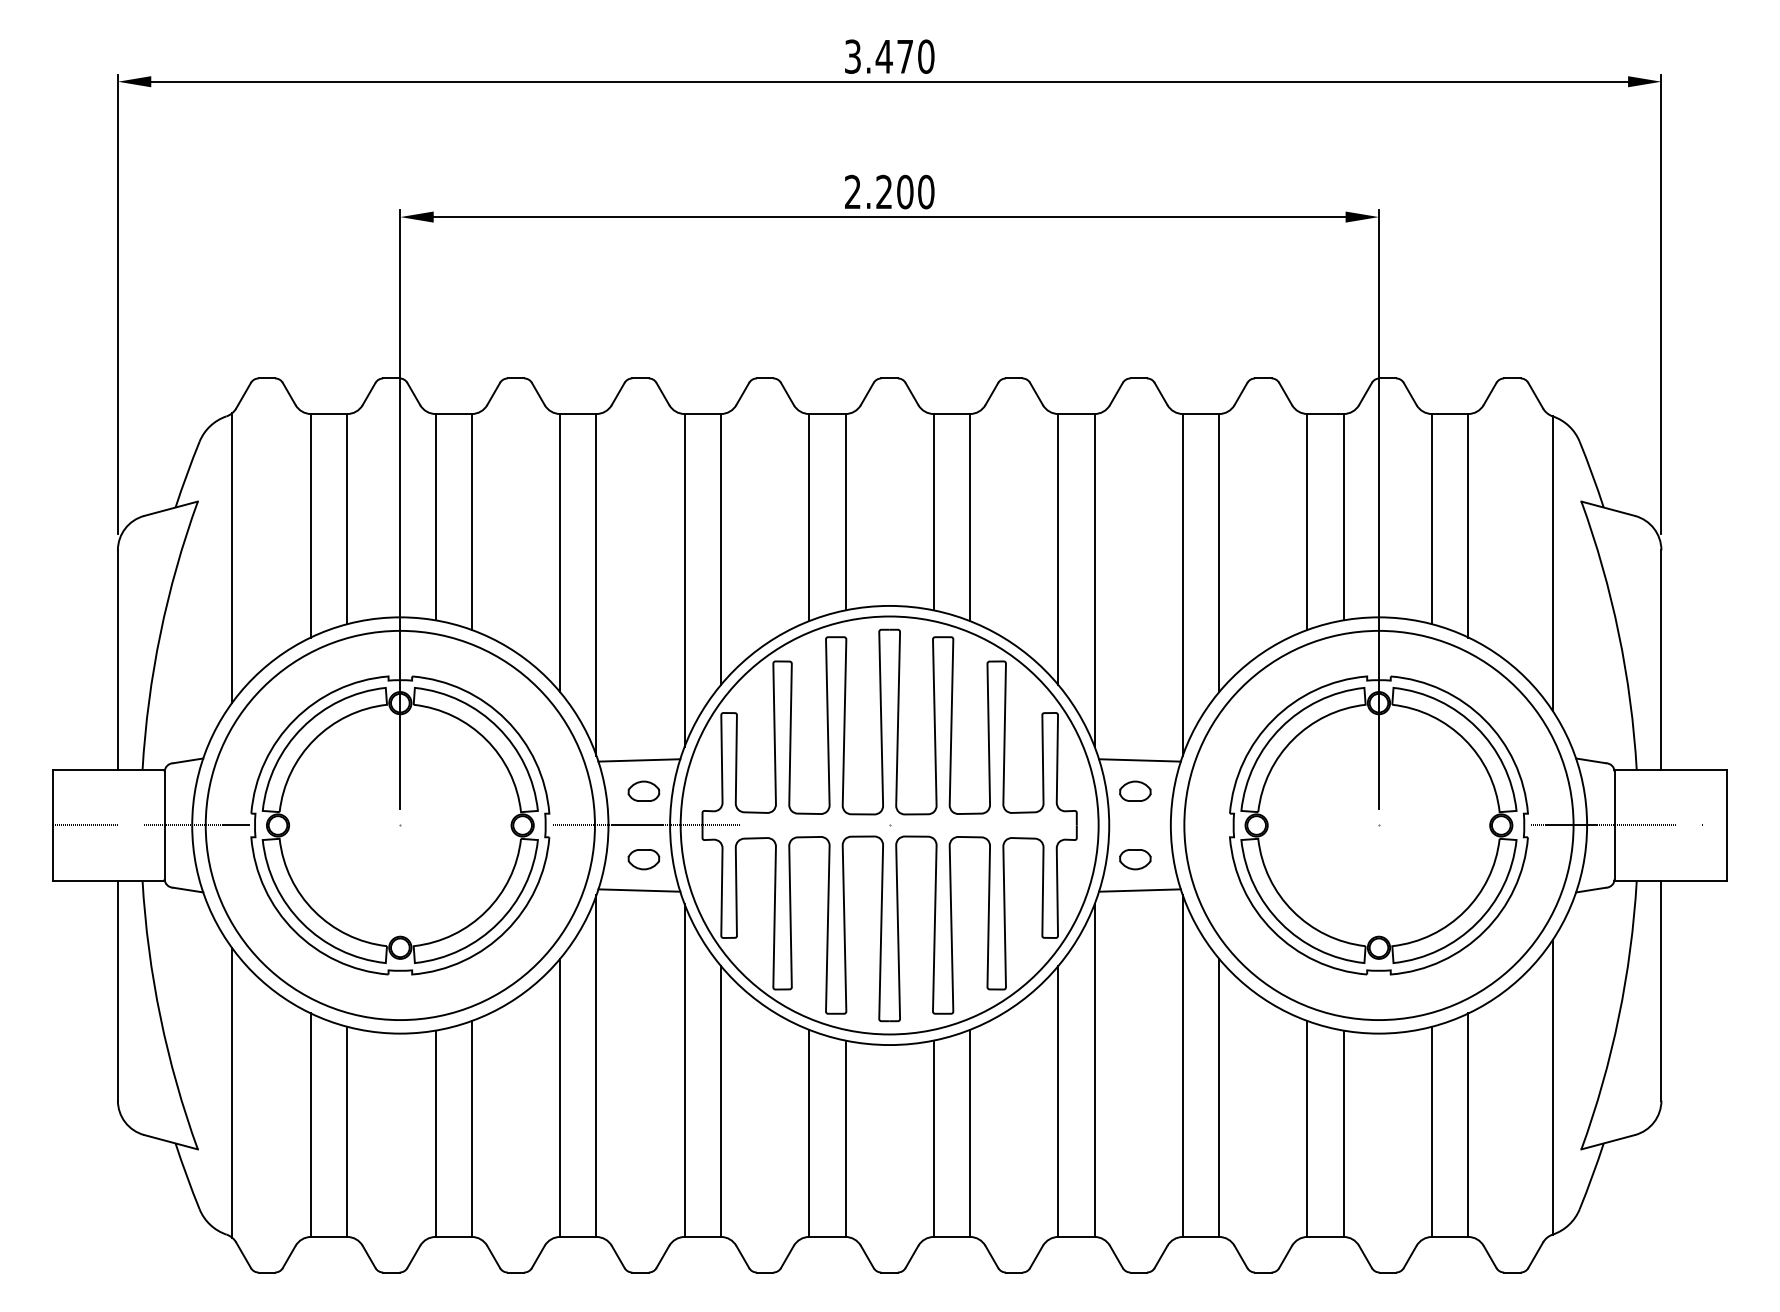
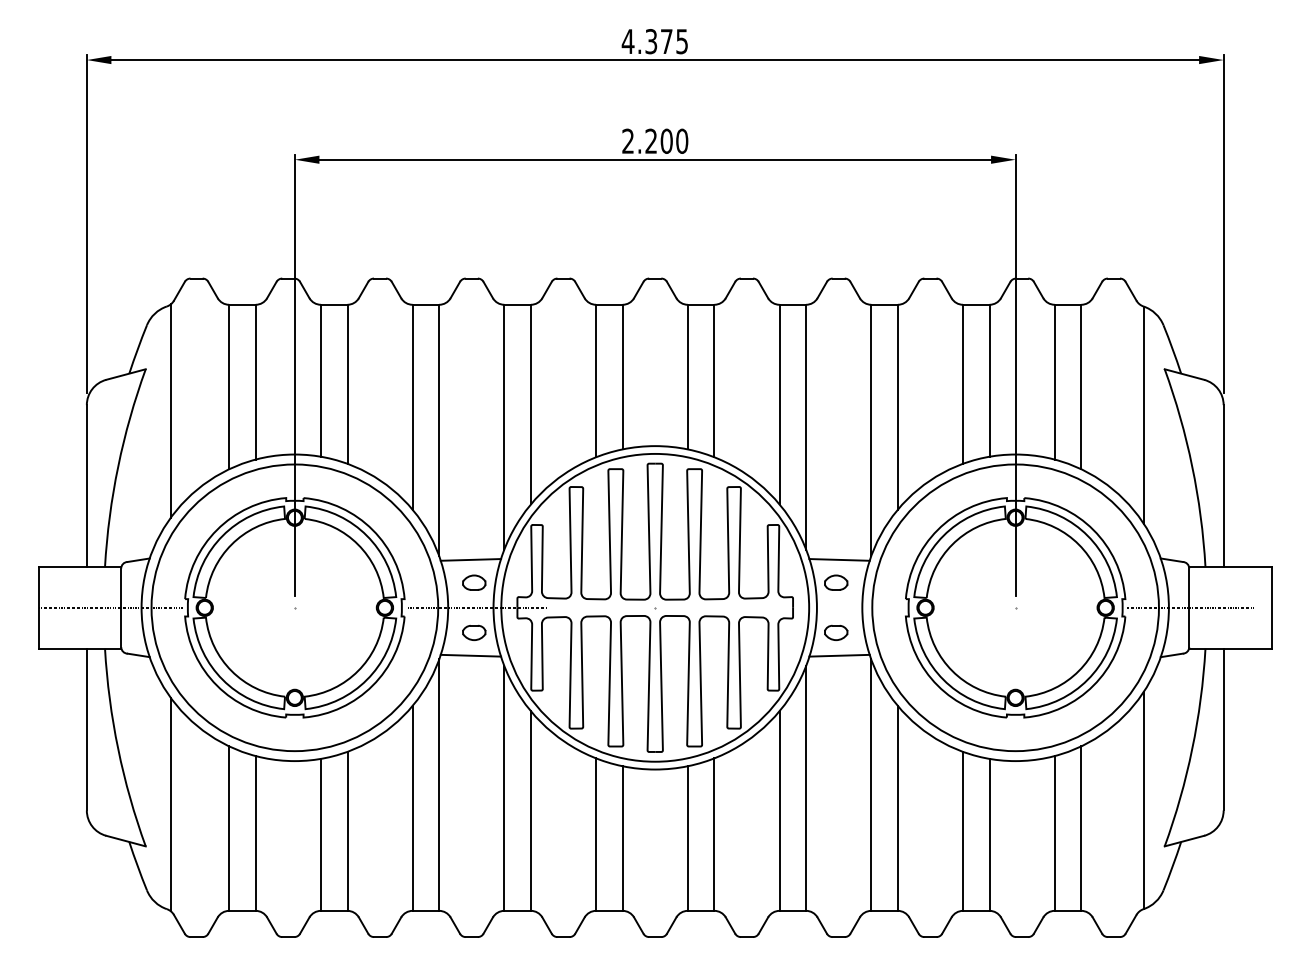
text: (889, 56) -> (655, 41), 3.470 -> 4.375

